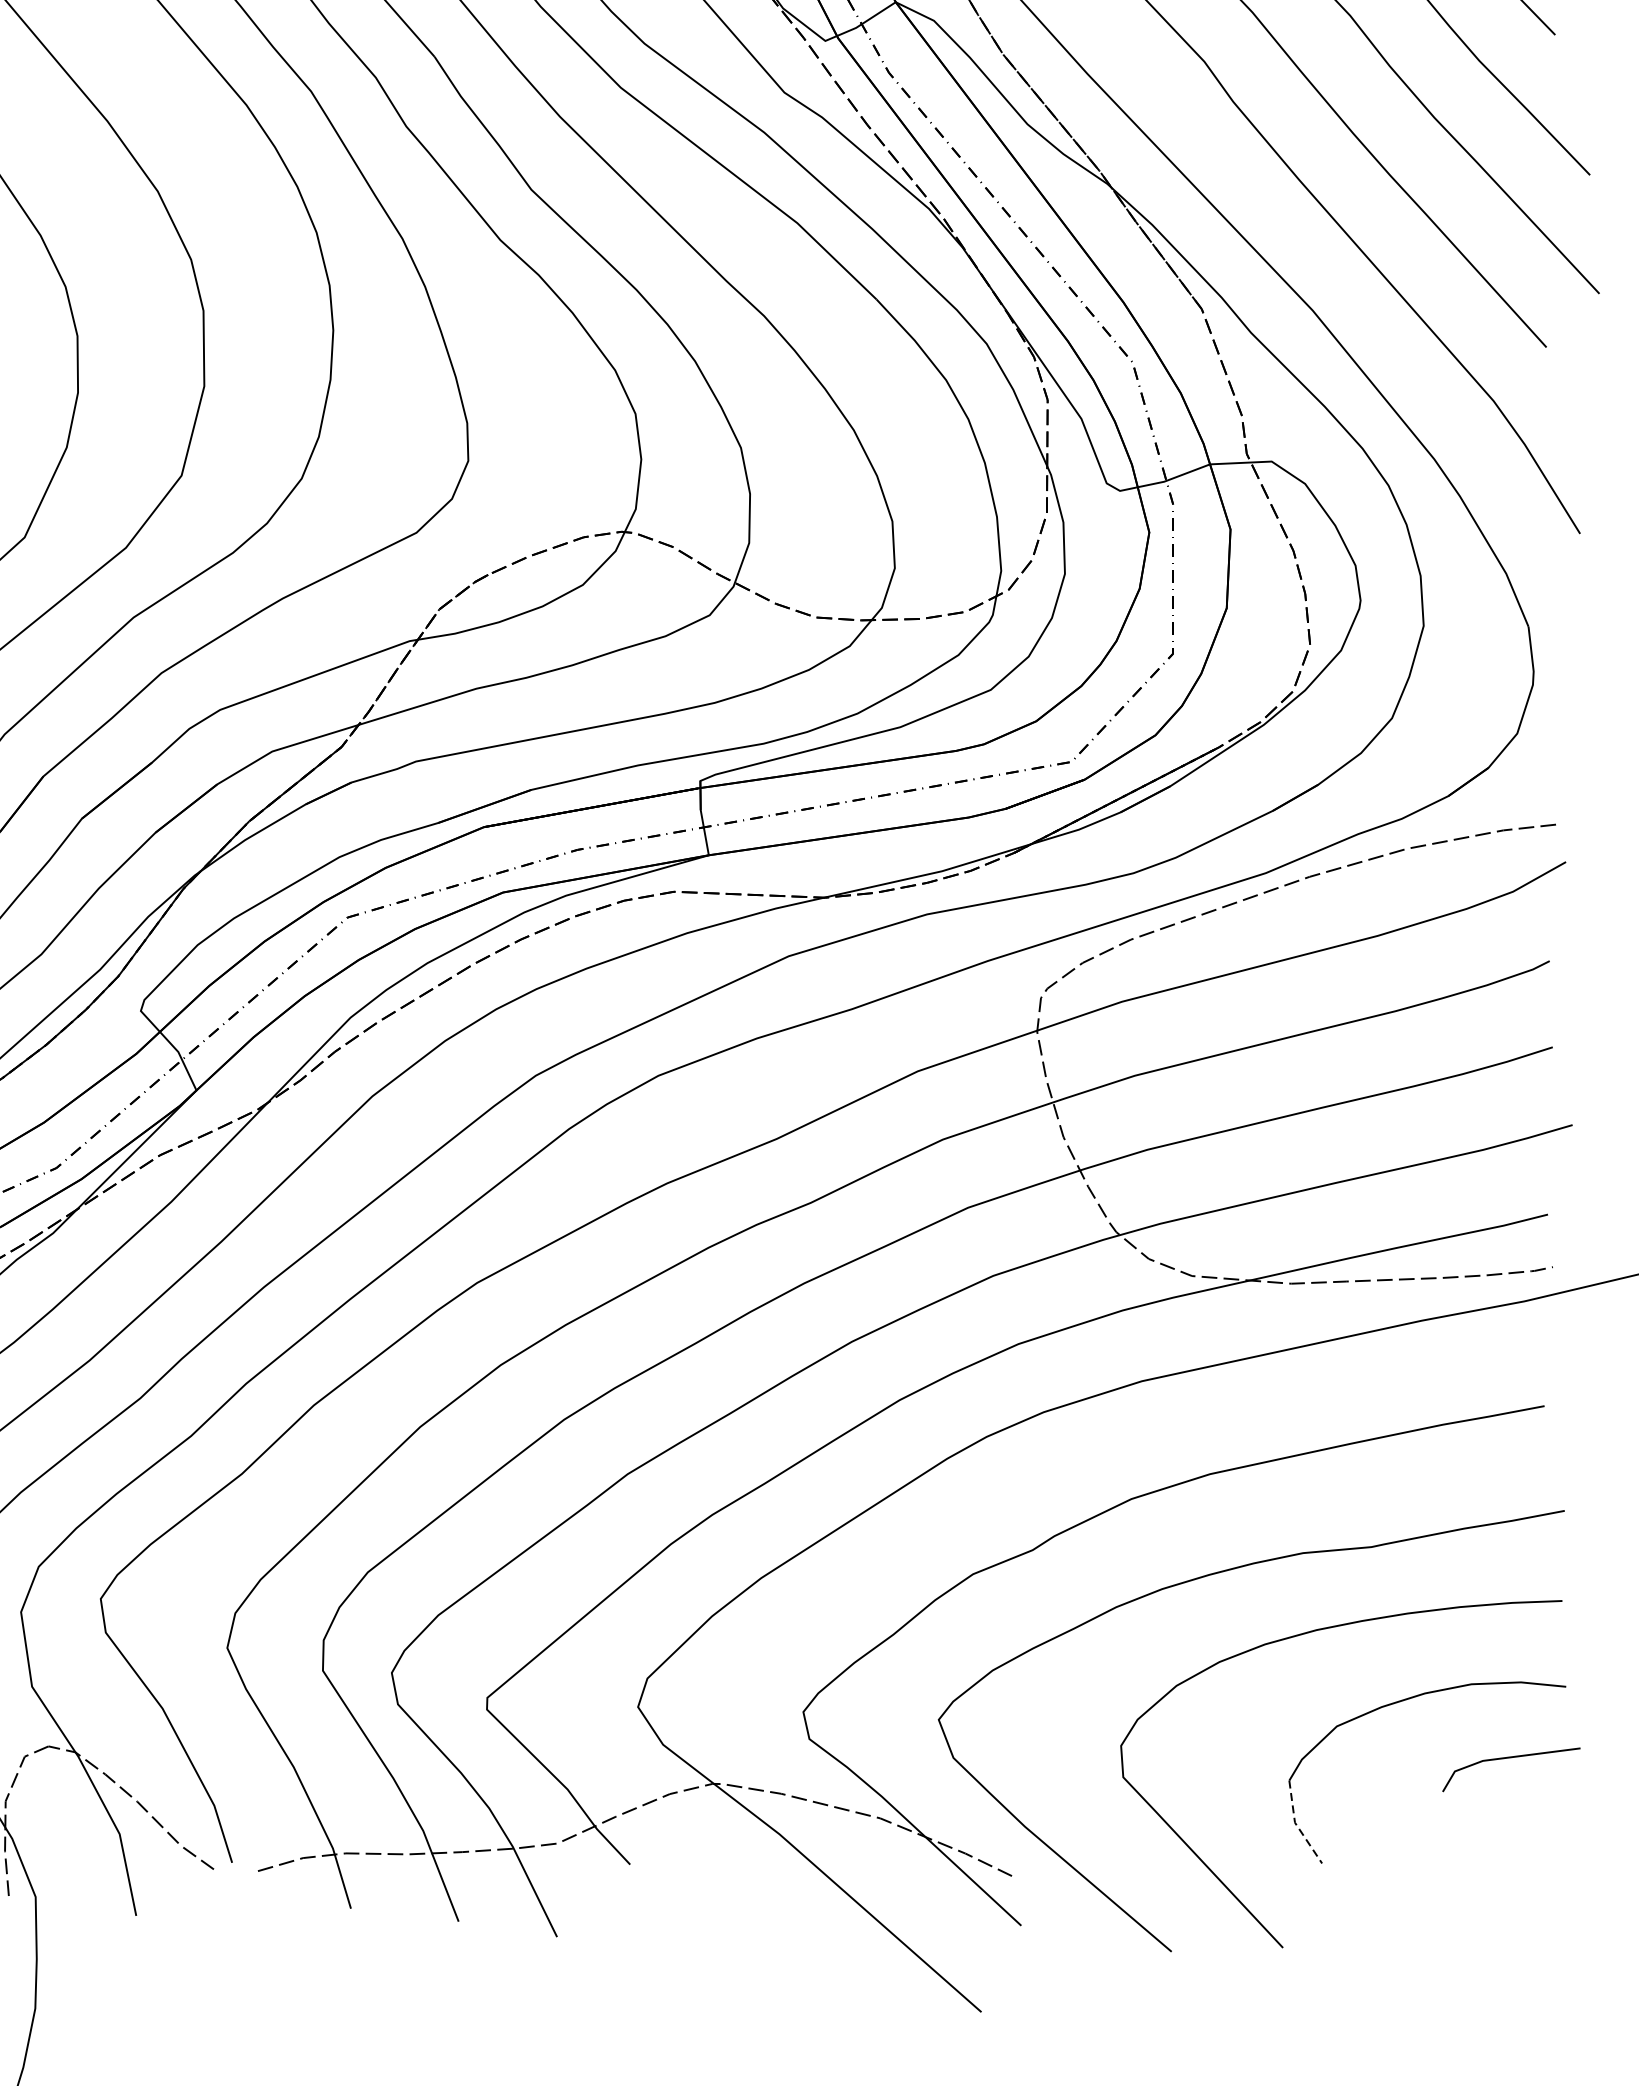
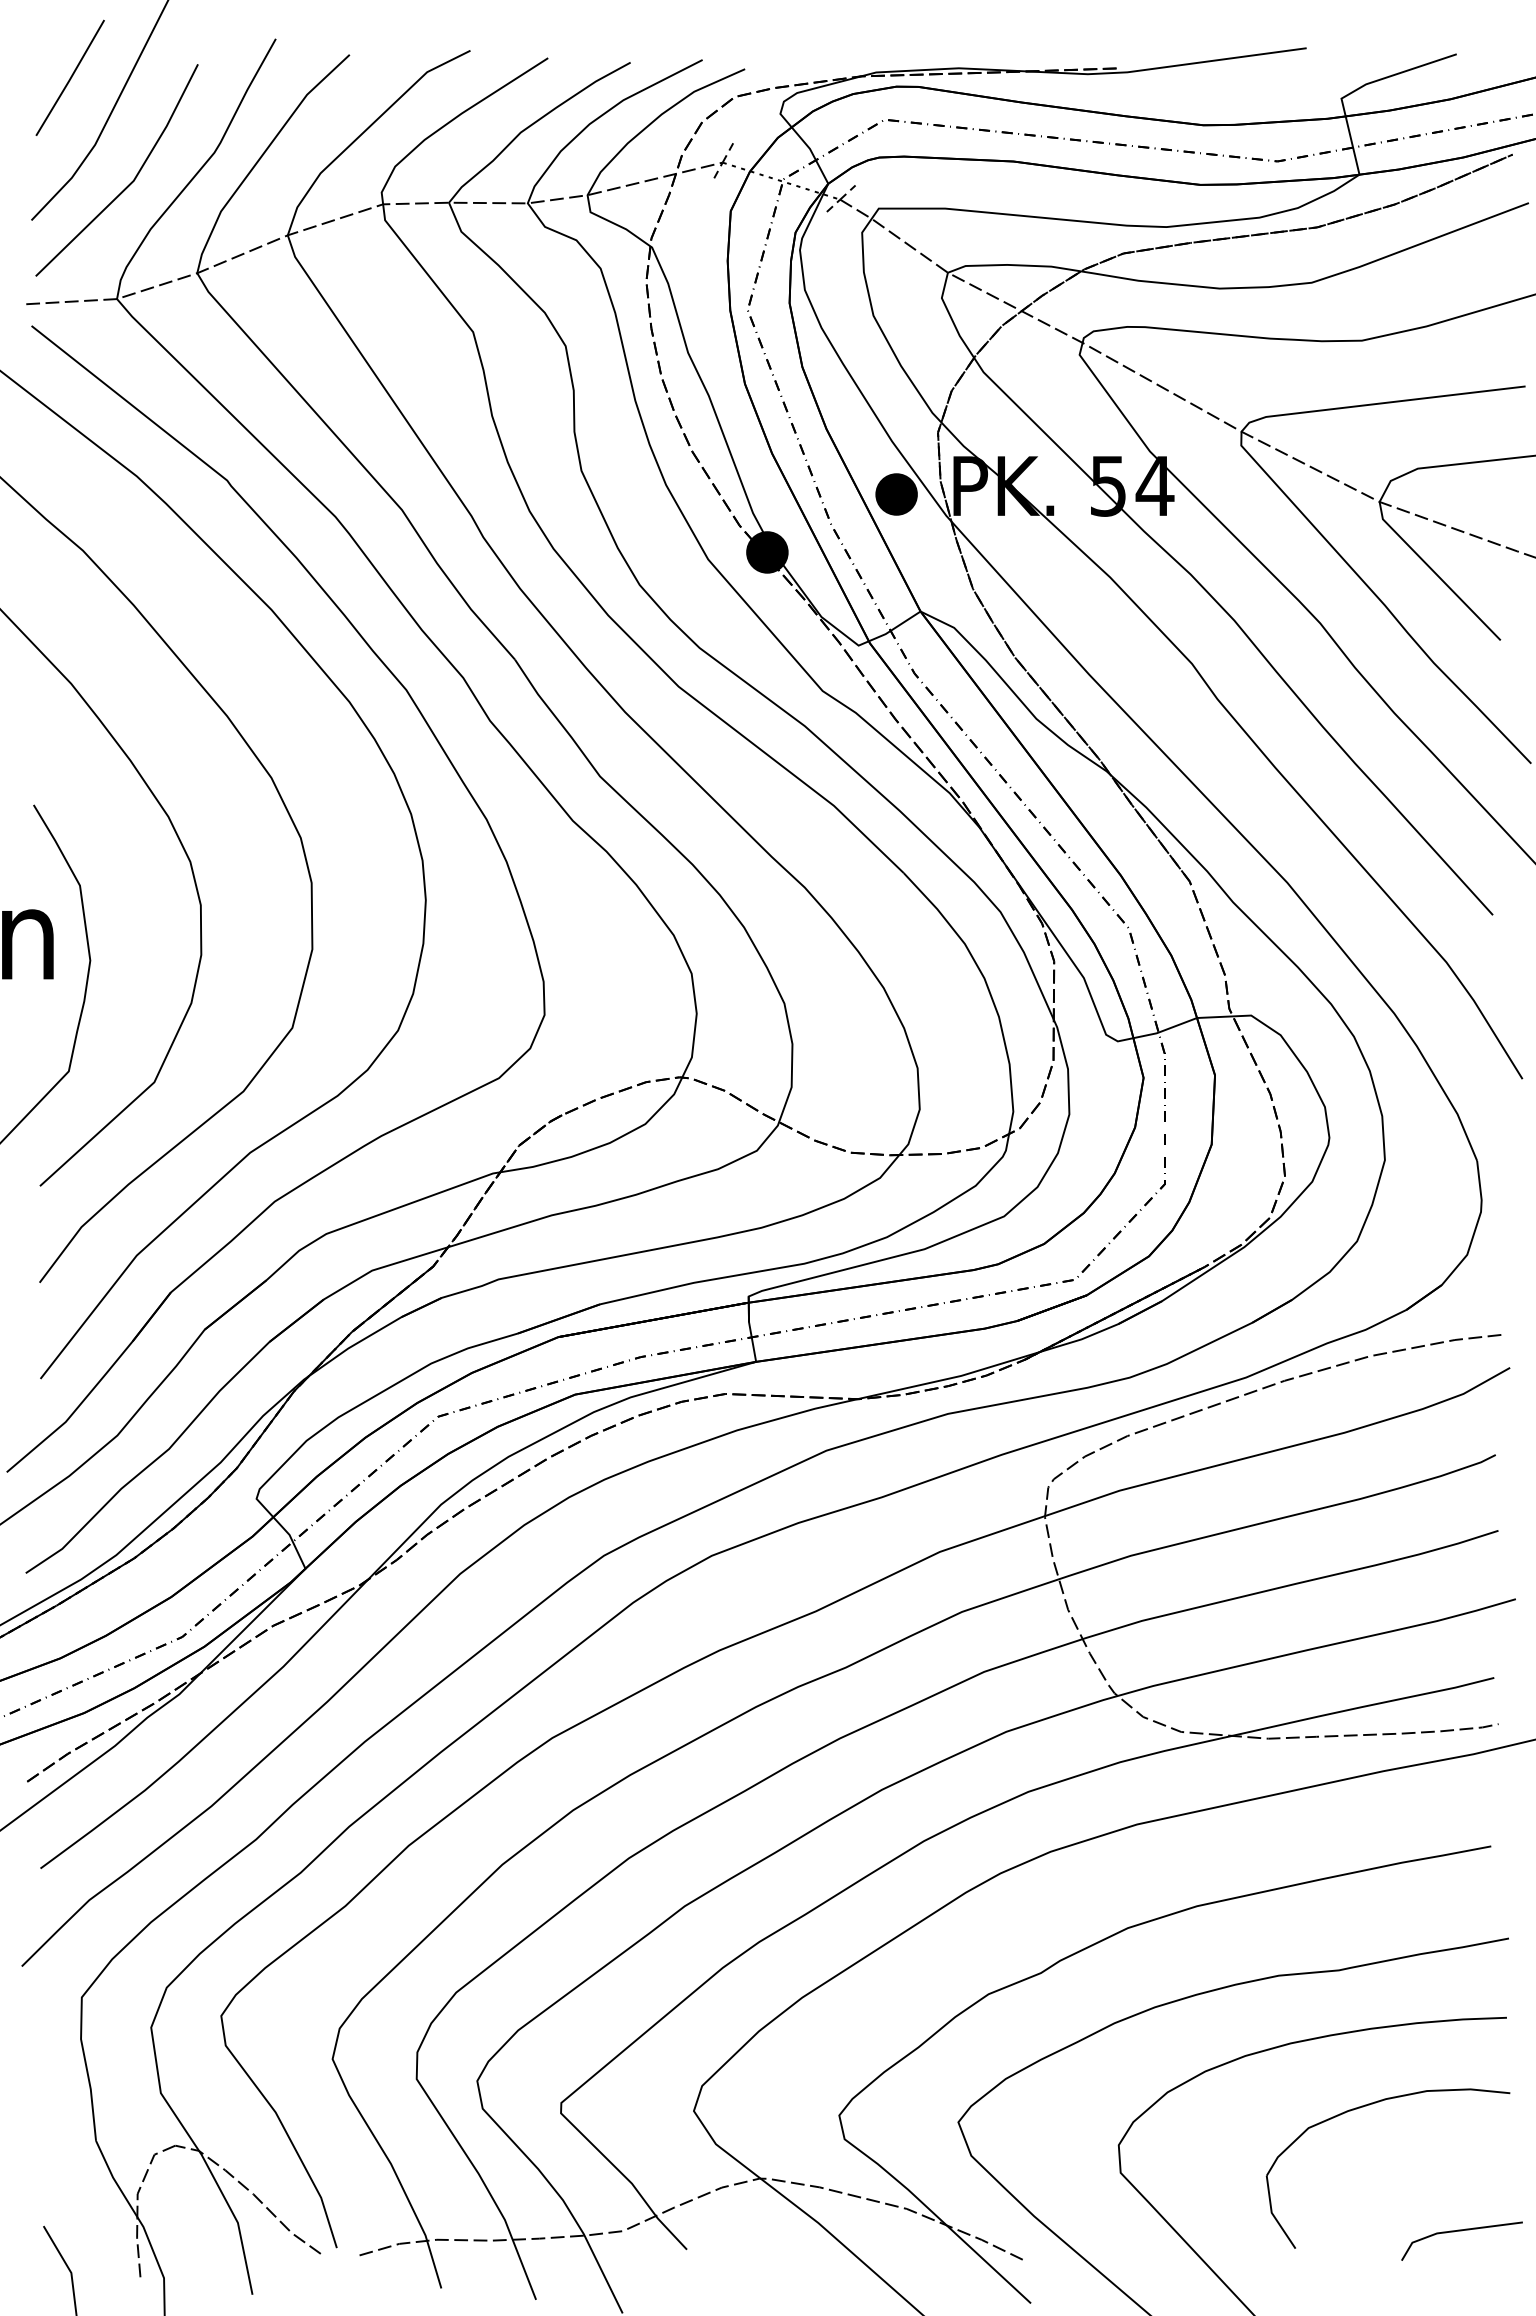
line: (1510, 1758) -> (1461, 2231), moved
line: (1297, 1825) -> (1273, 2215), dashed -> solid

